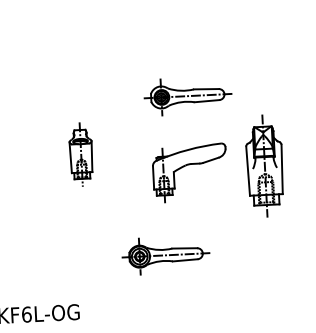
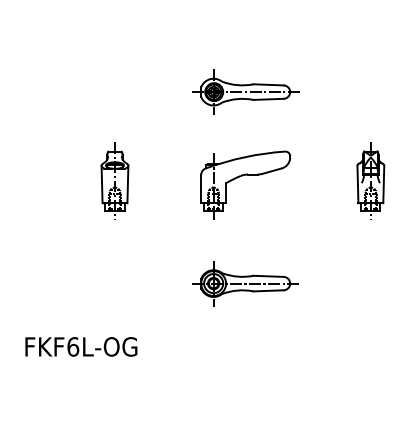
part: (187, 95) -> (245, 91), moved
part: (80, 153) -> (114, 180), moved
part: (187, 165) -> (242, 176), moved
part: (264, 165) -> (370, 180), size x0.62

